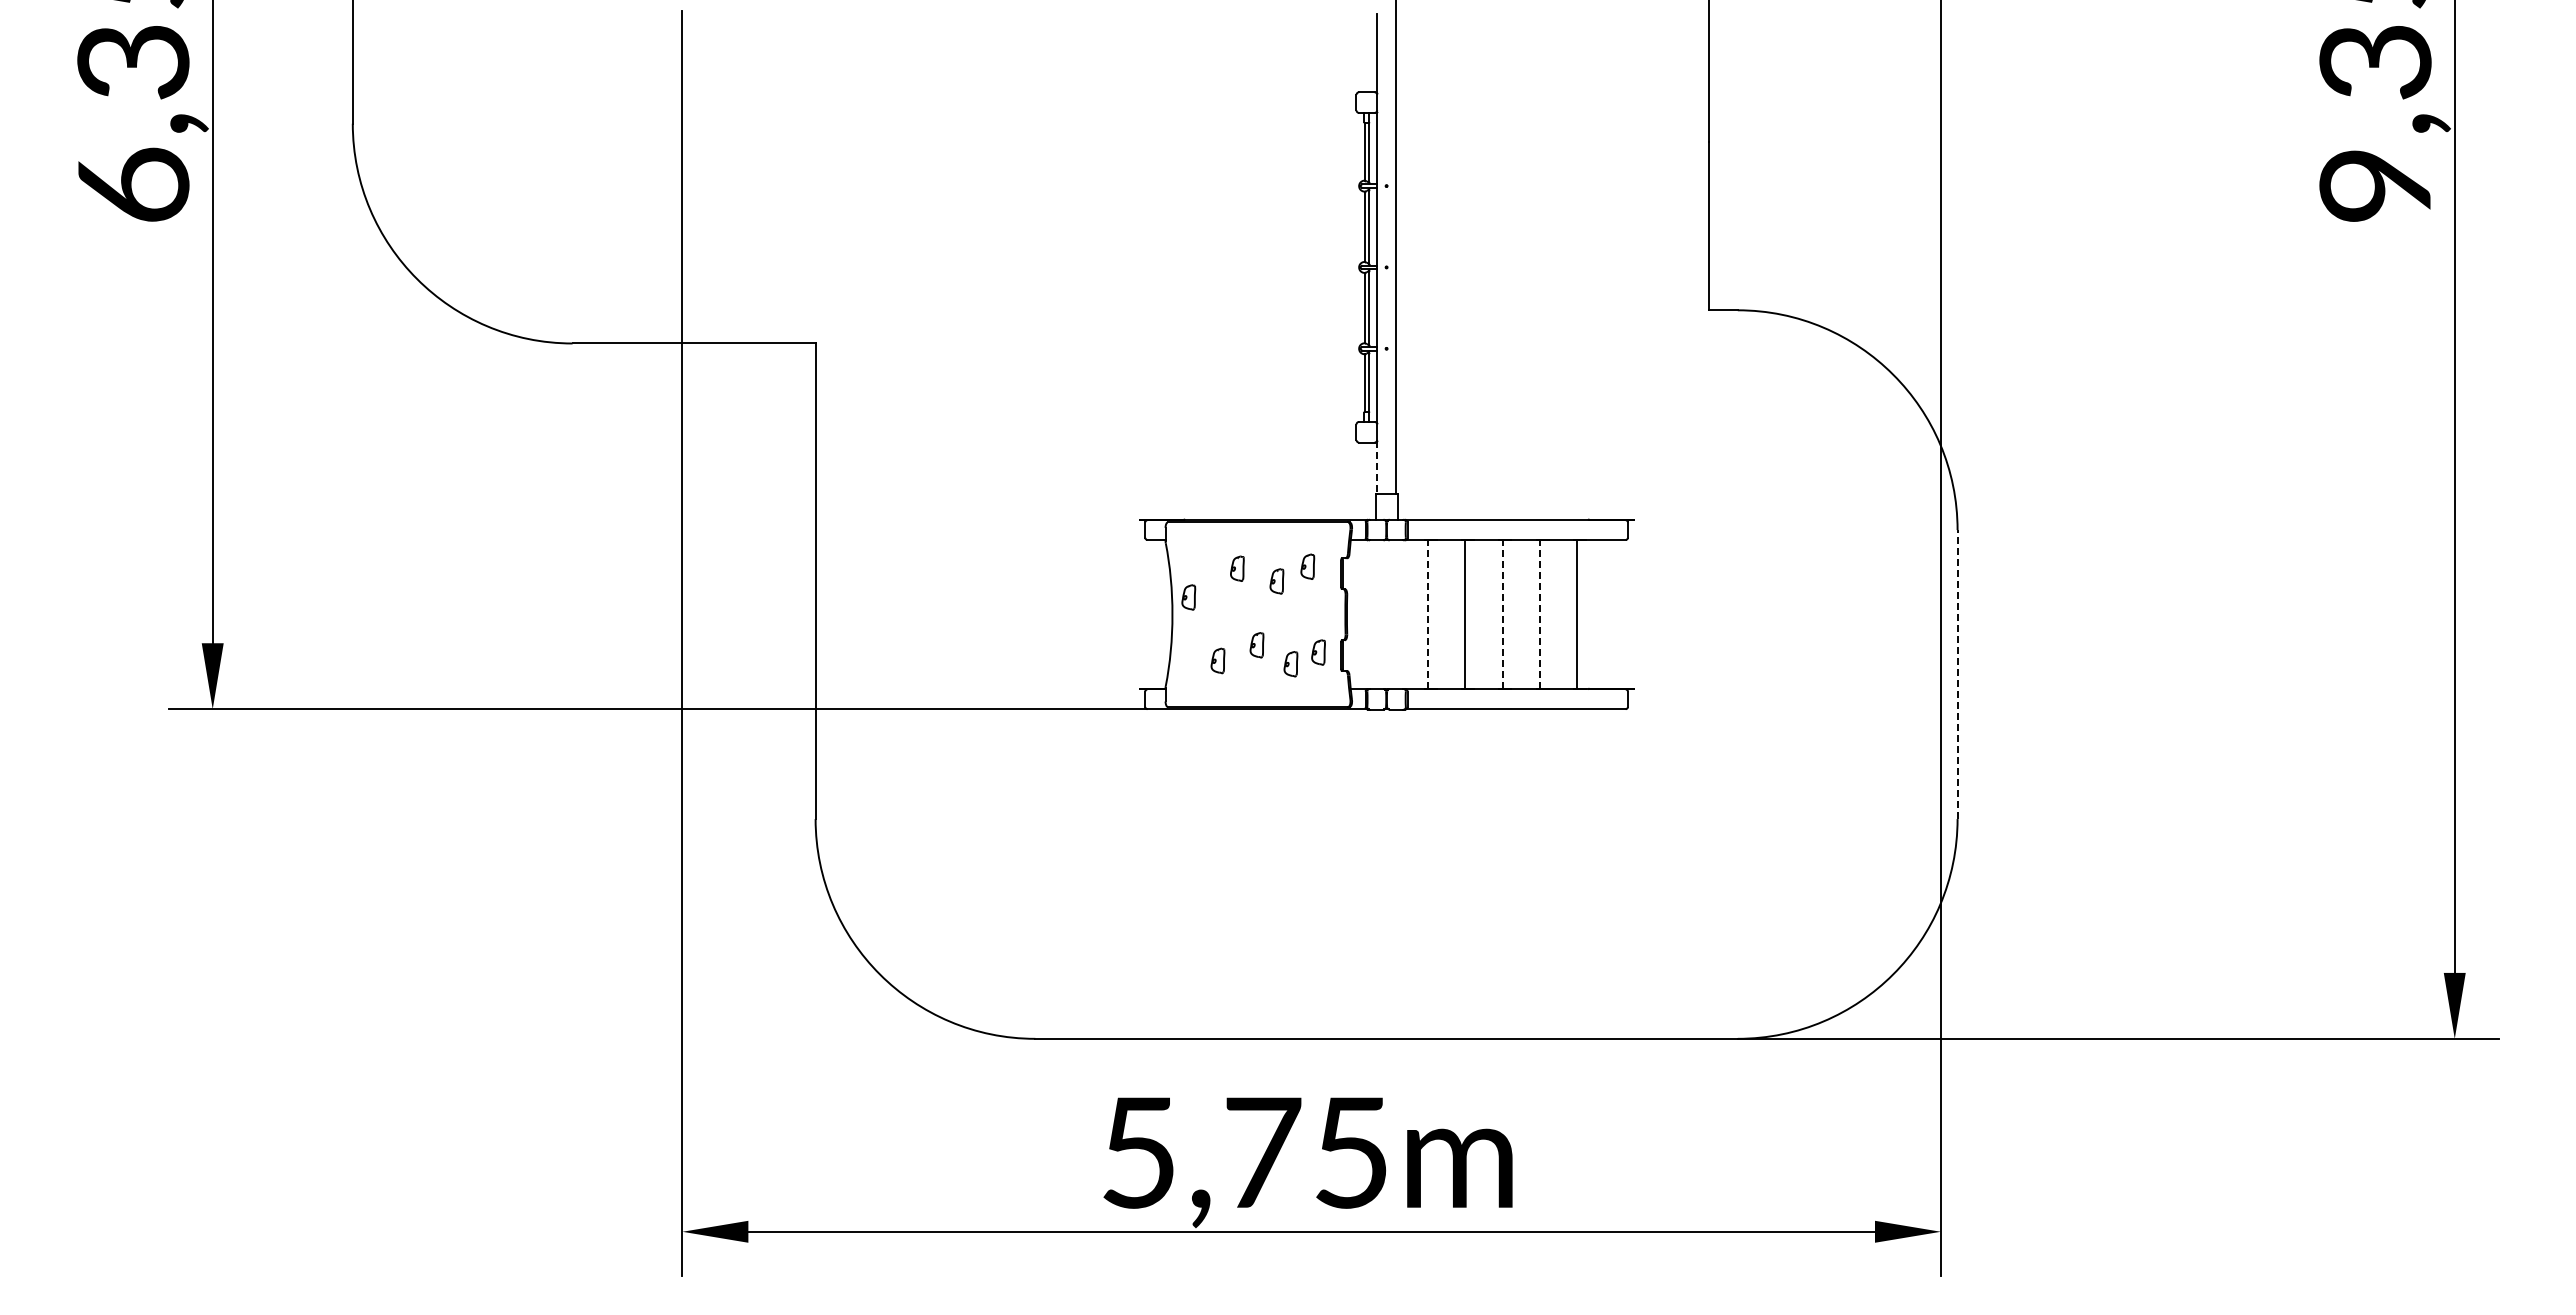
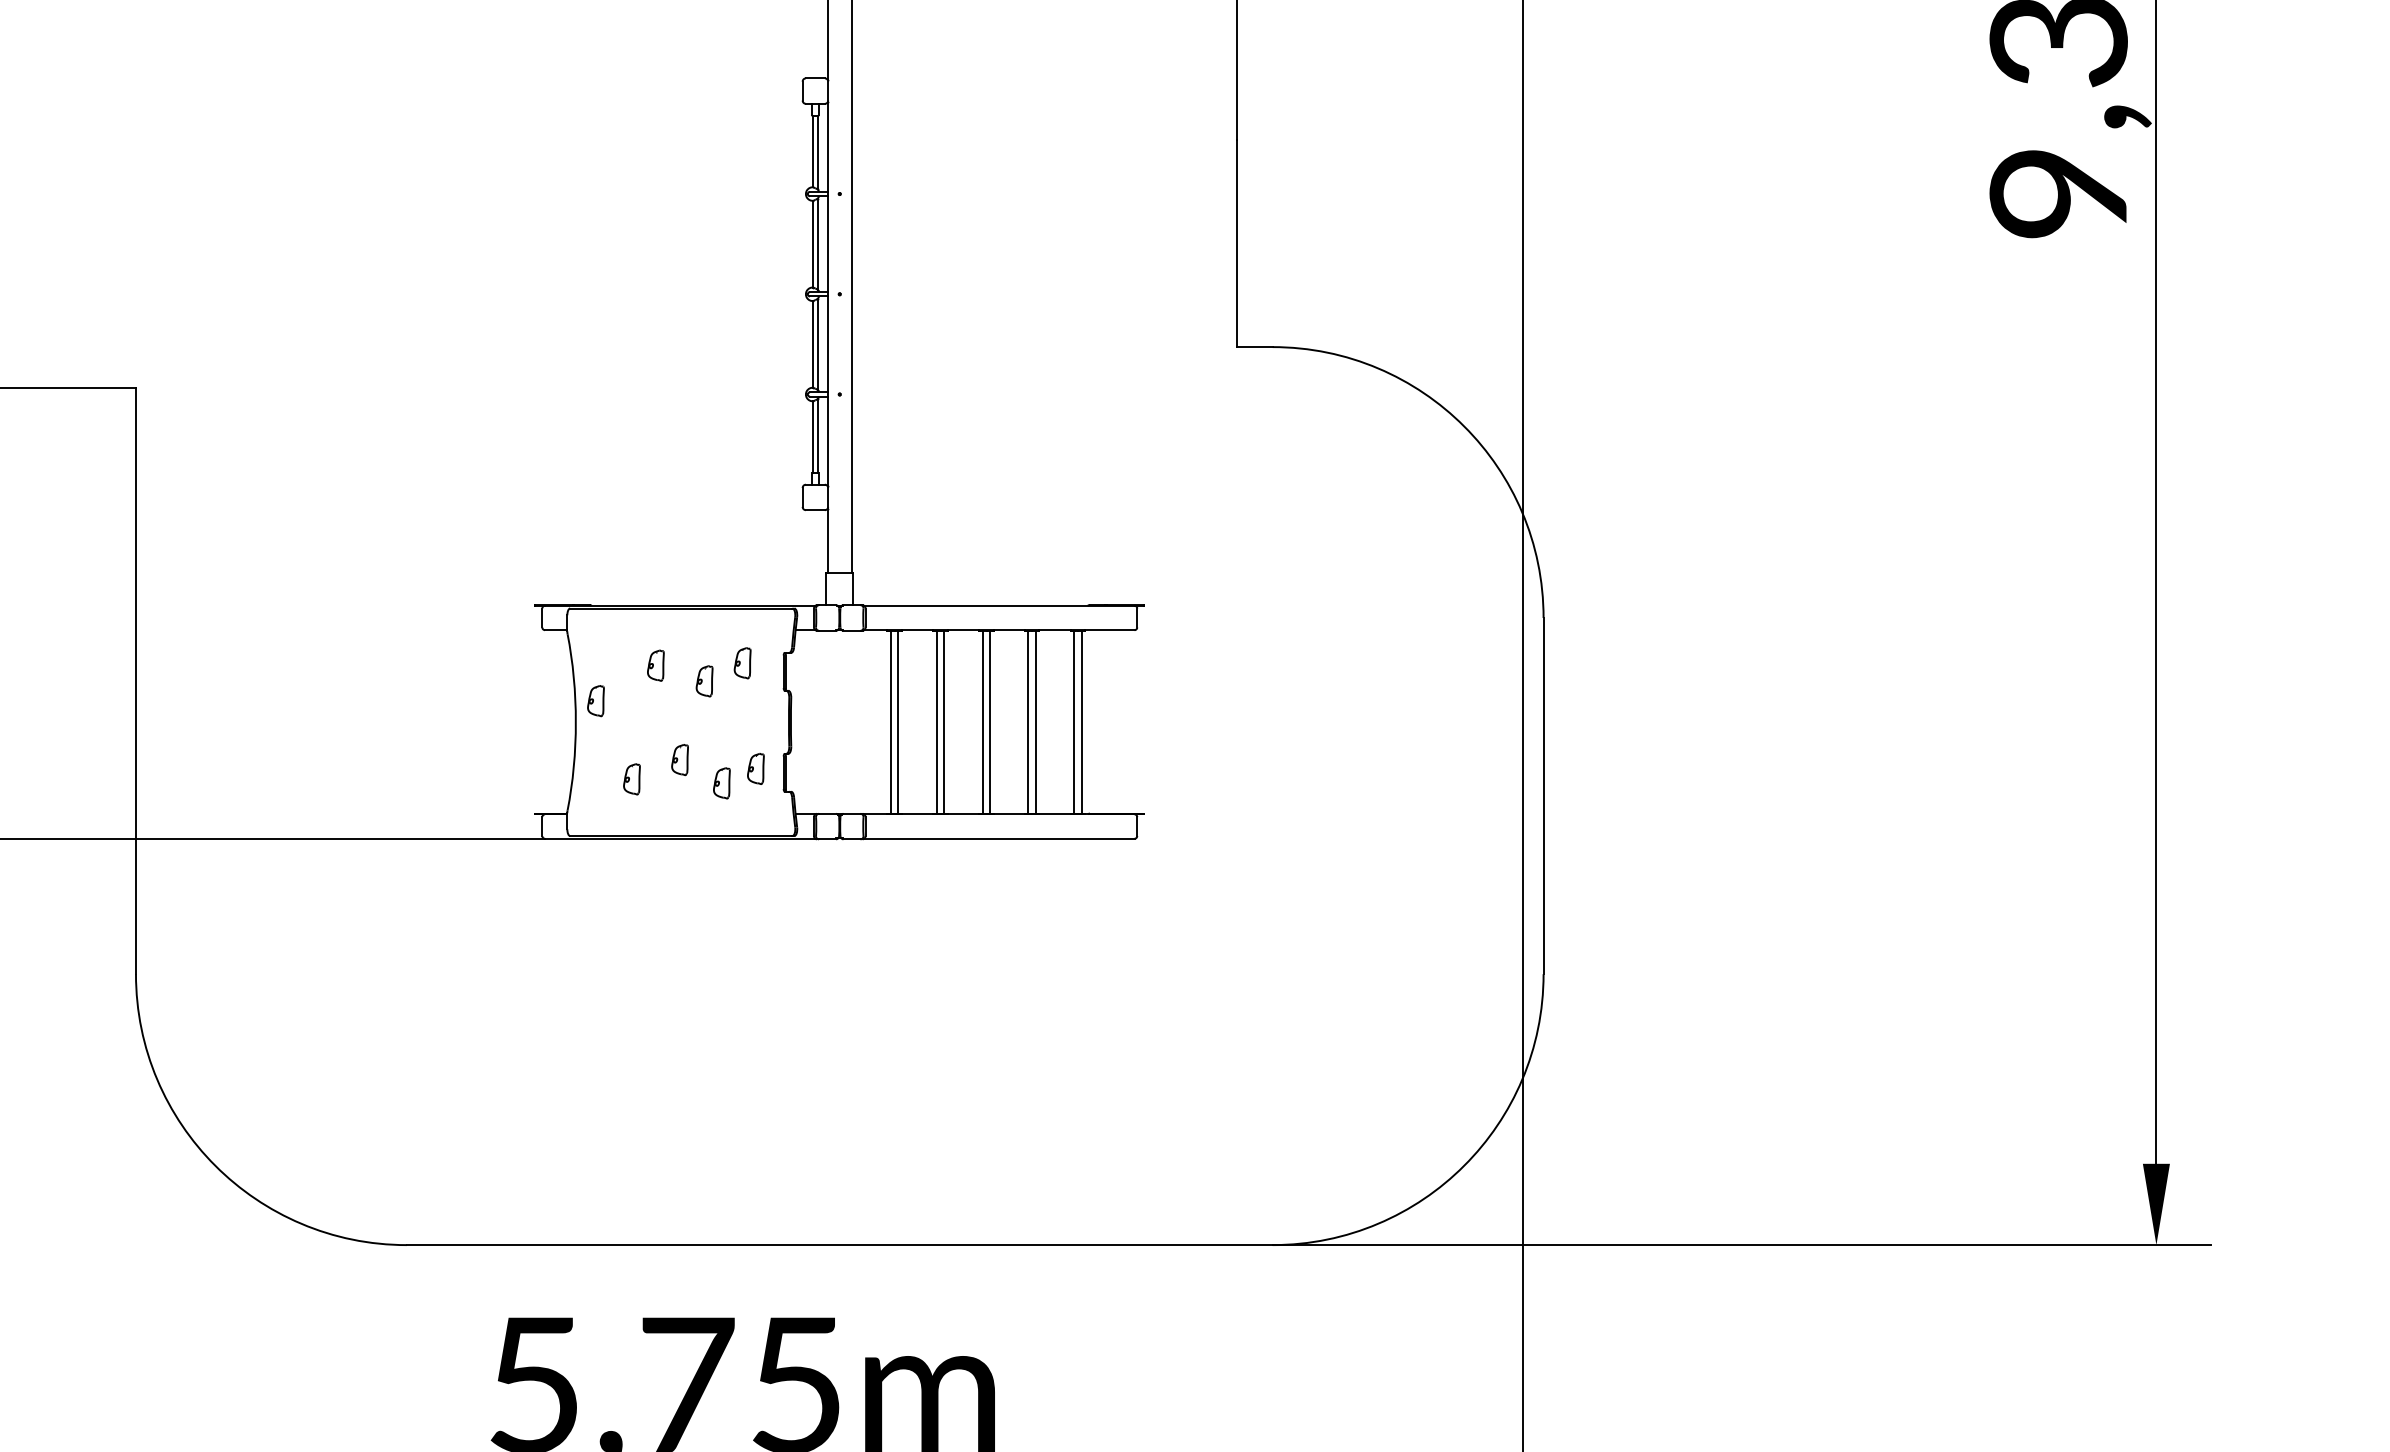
line: (1376, 468) -> (827, 542), dashed -> solid
line: (1428, 614) -> (891, 722), dashed -> solid
line: (1434, 614) -> (898, 722), added
line: (1471, 614) -> (944, 722), added
line: (1502, 614) -> (982, 722), dashed -> solid
line: (1508, 614) -> (990, 722), added
line: (1539, 614) -> (1028, 722), dashed -> solid
line: (1545, 614) -> (1035, 722), added
line: (1582, 614) -> (1081, 722), added
line: (1957, 674) -> (1543, 796), dashed -> solid

